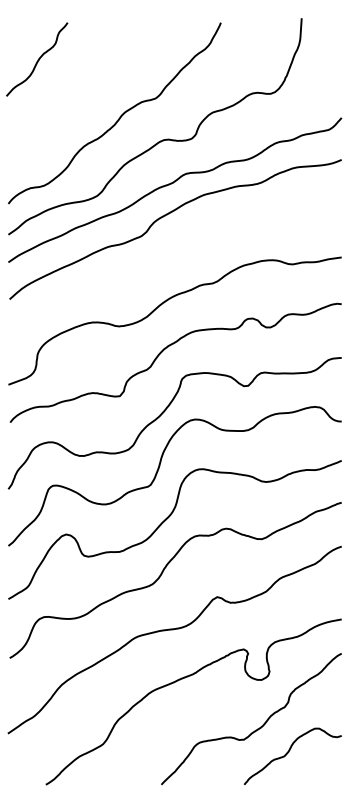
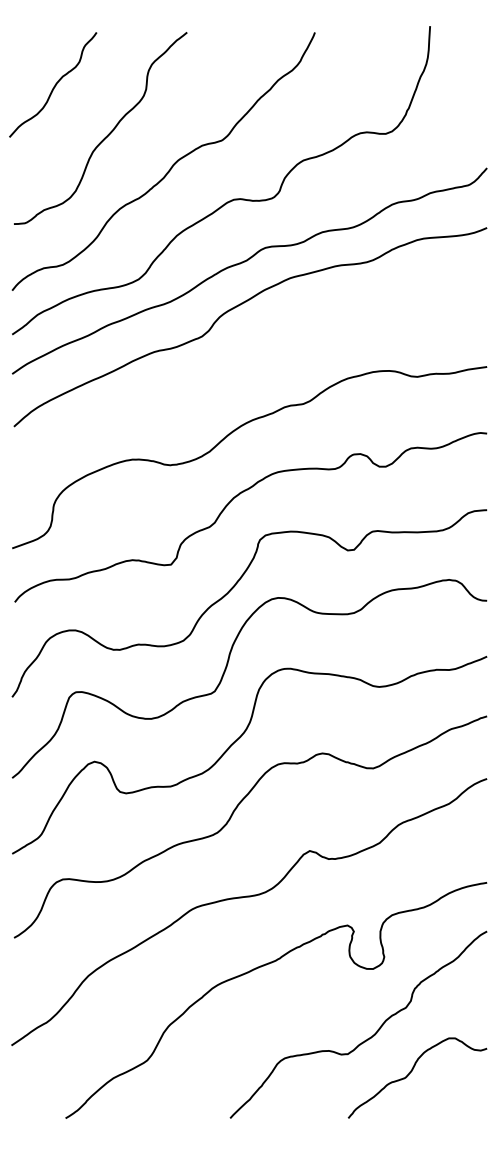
curve: (75, 94) -> (107, 134), added

